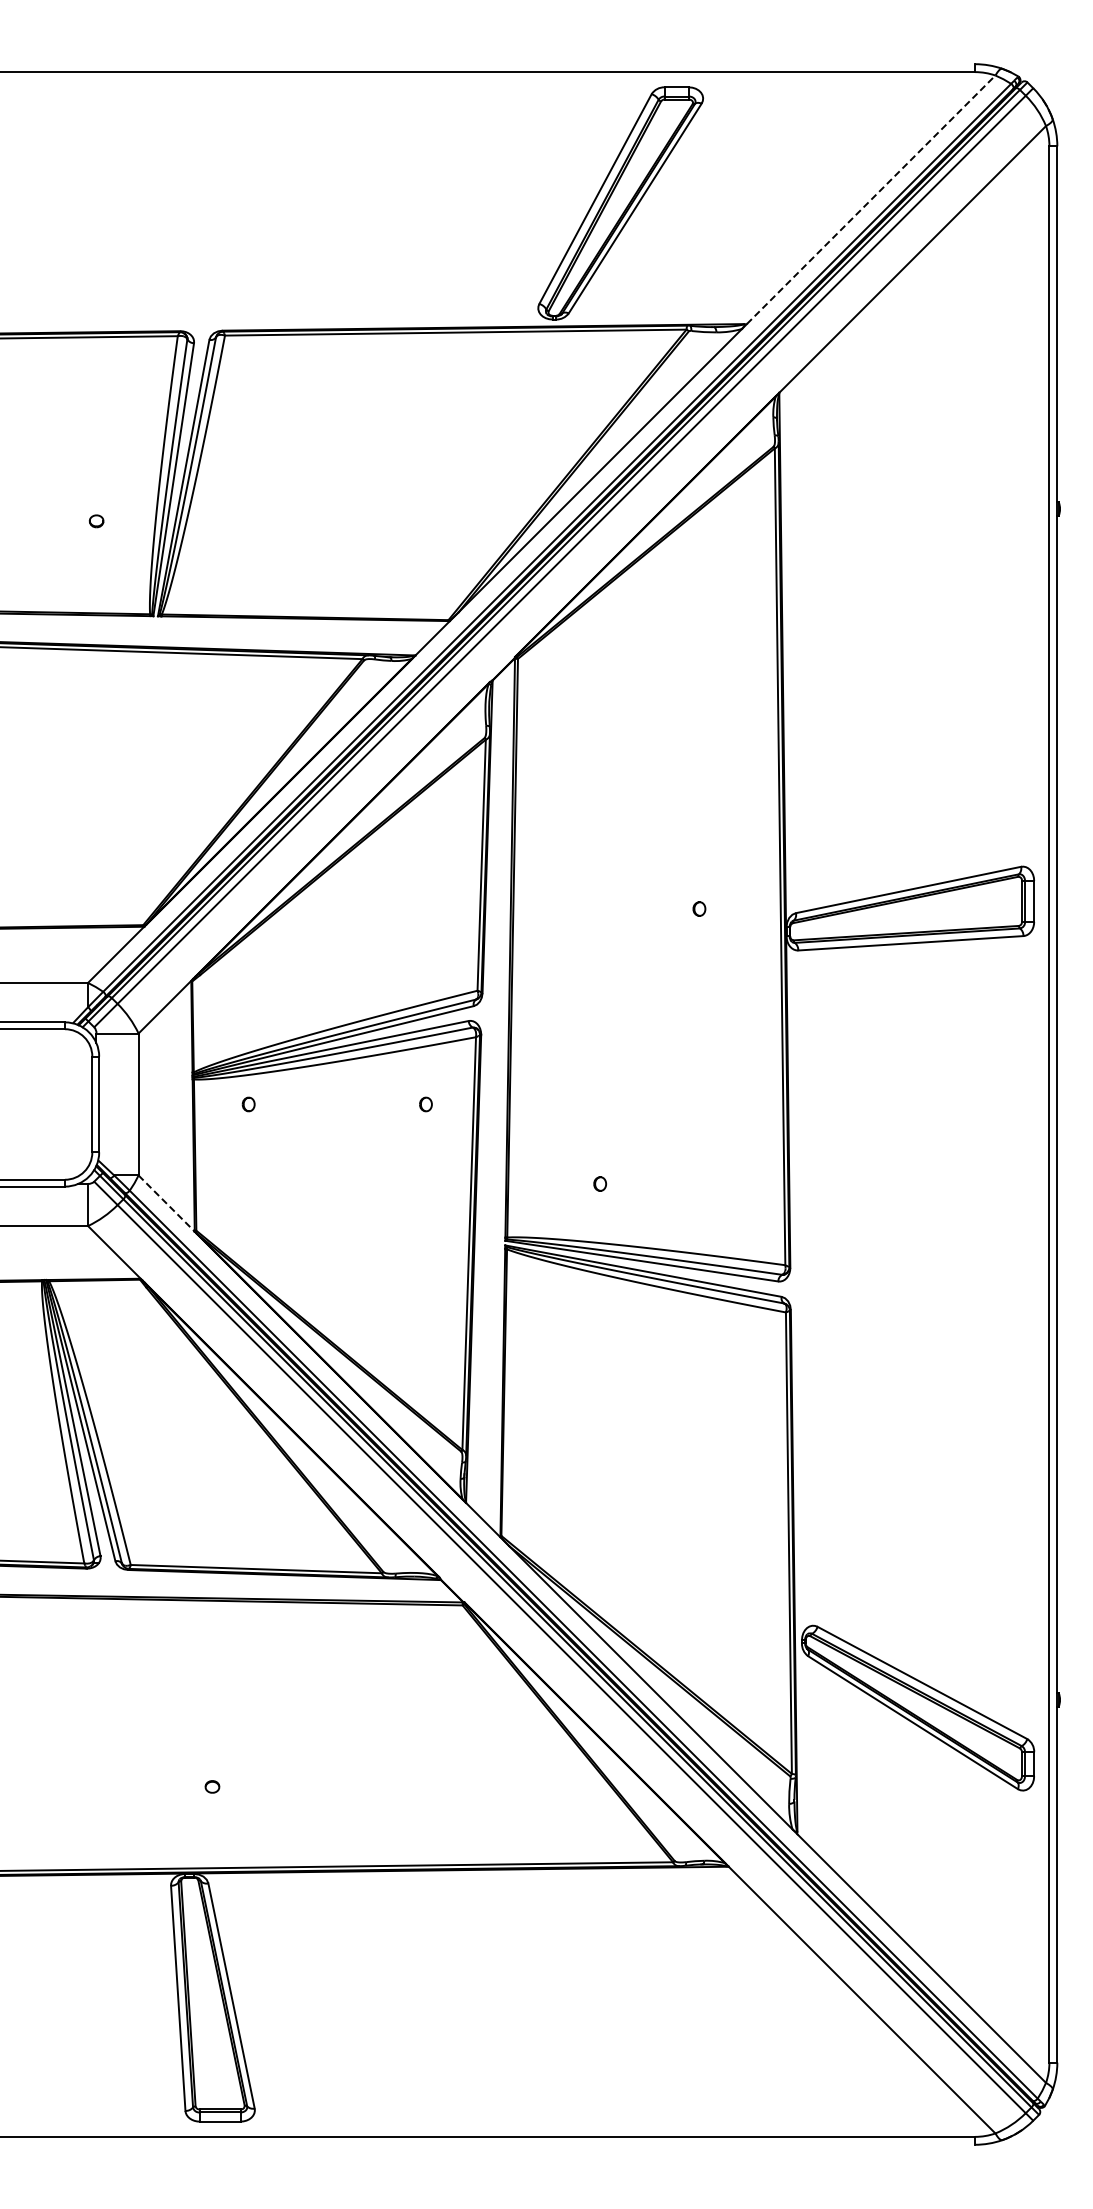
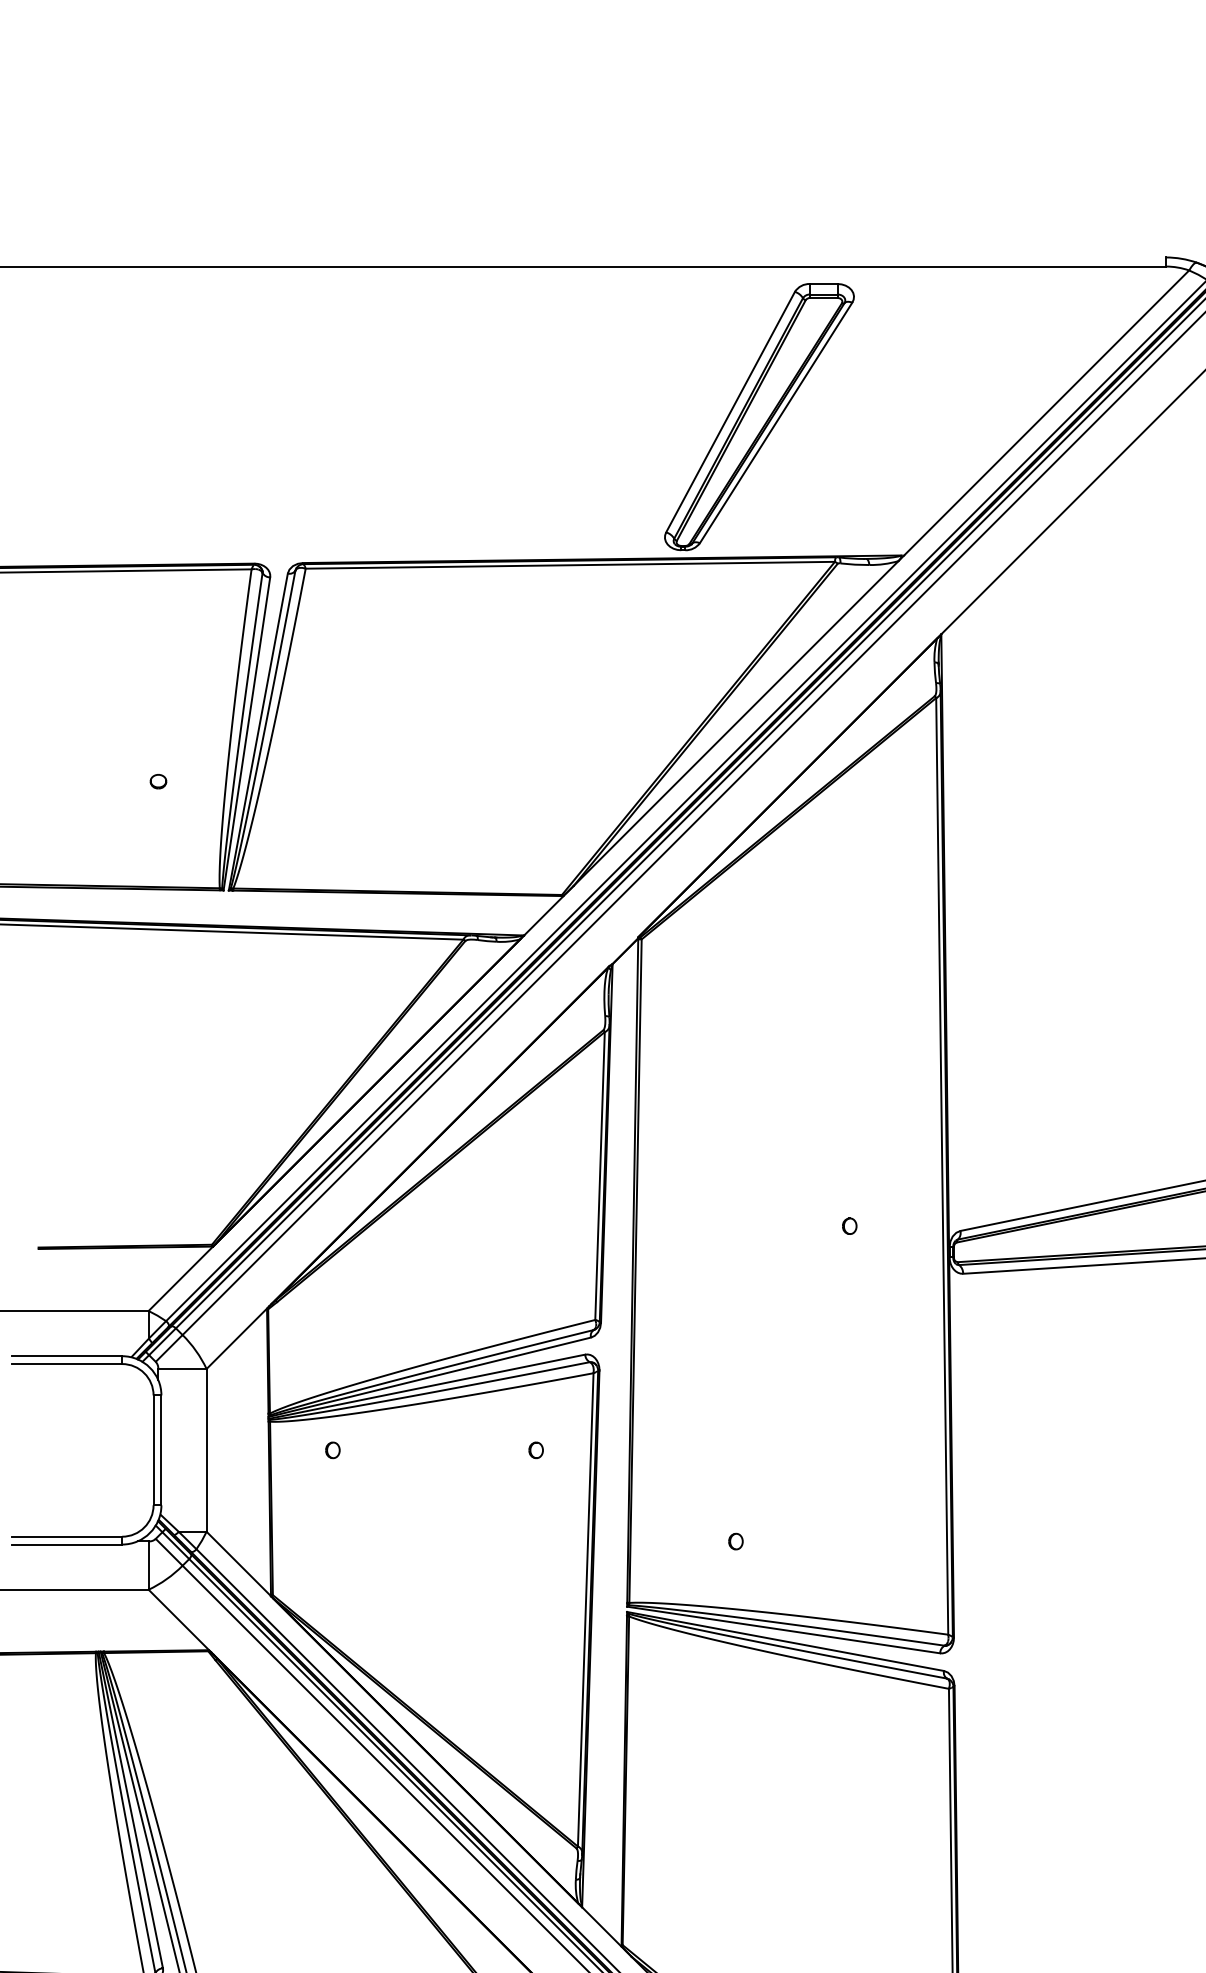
line: (871, 199) -> (1047, 412), dashed -> solid
line: (166, 1203) -> (238, 1563), dashed -> solid

